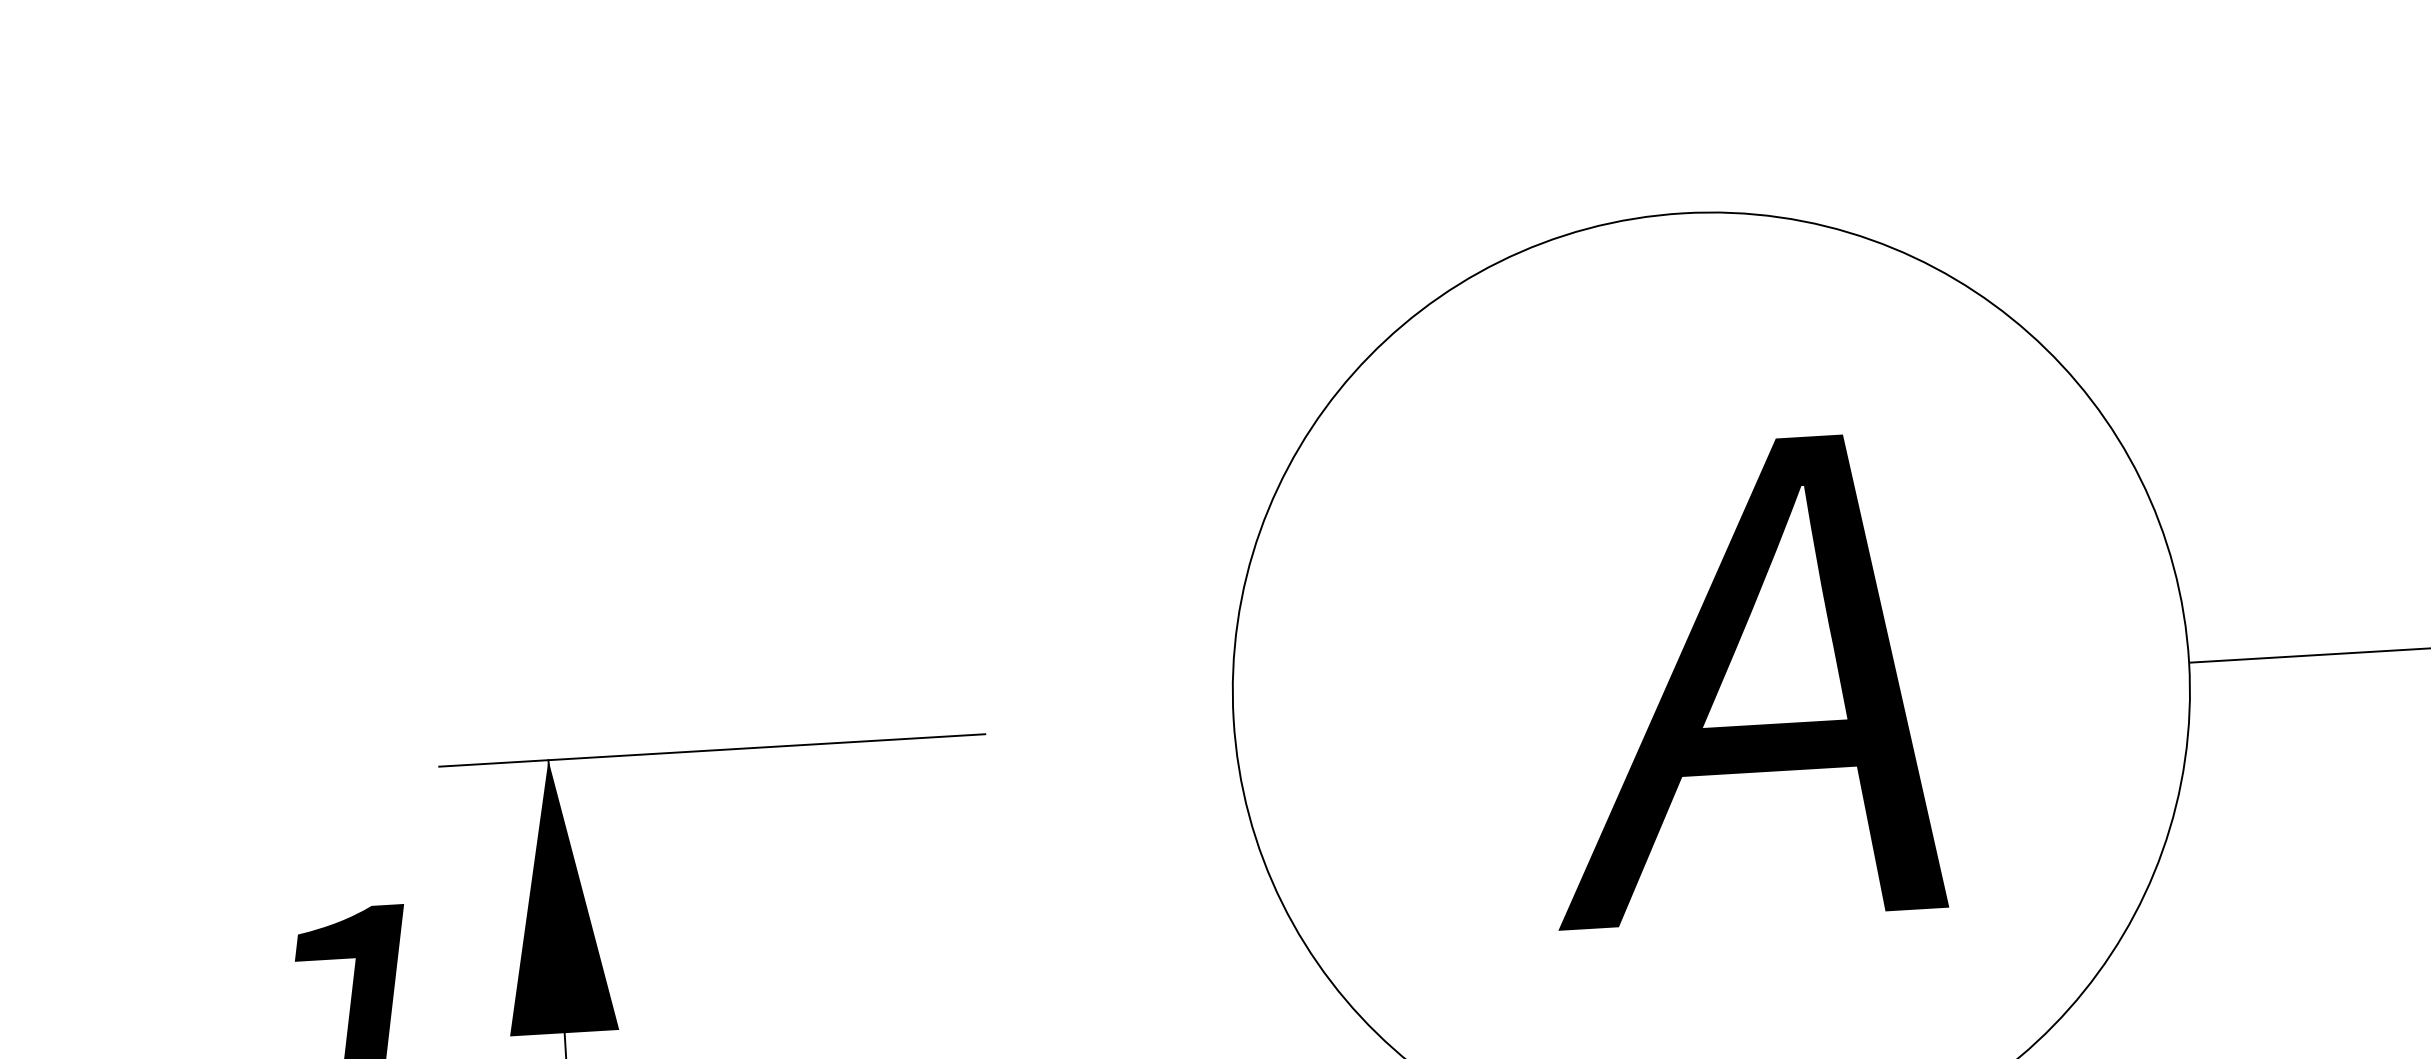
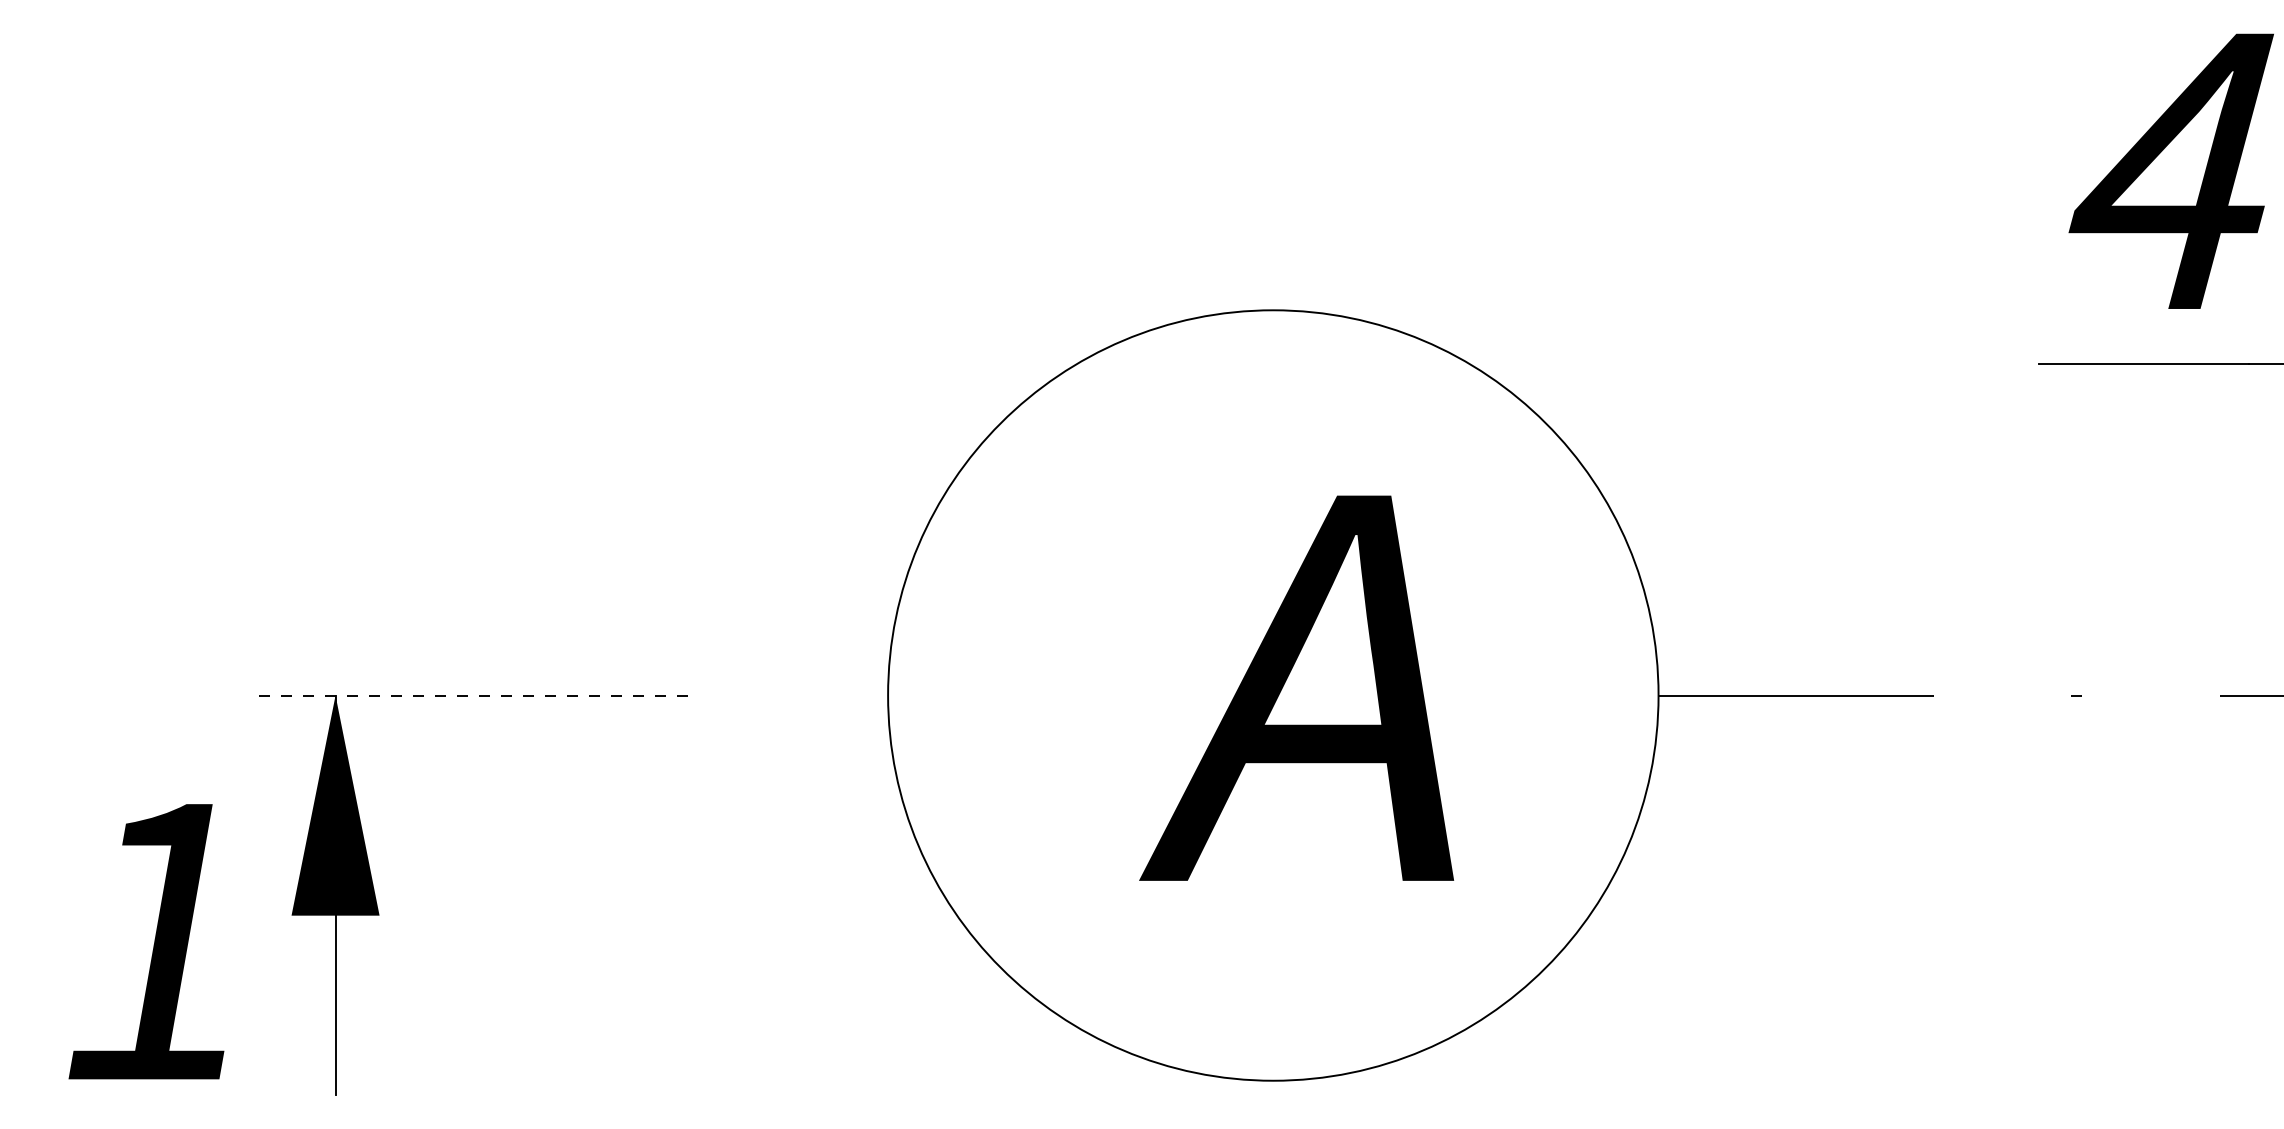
line: (712, 750) -> (467, 695), solid -> dashed

